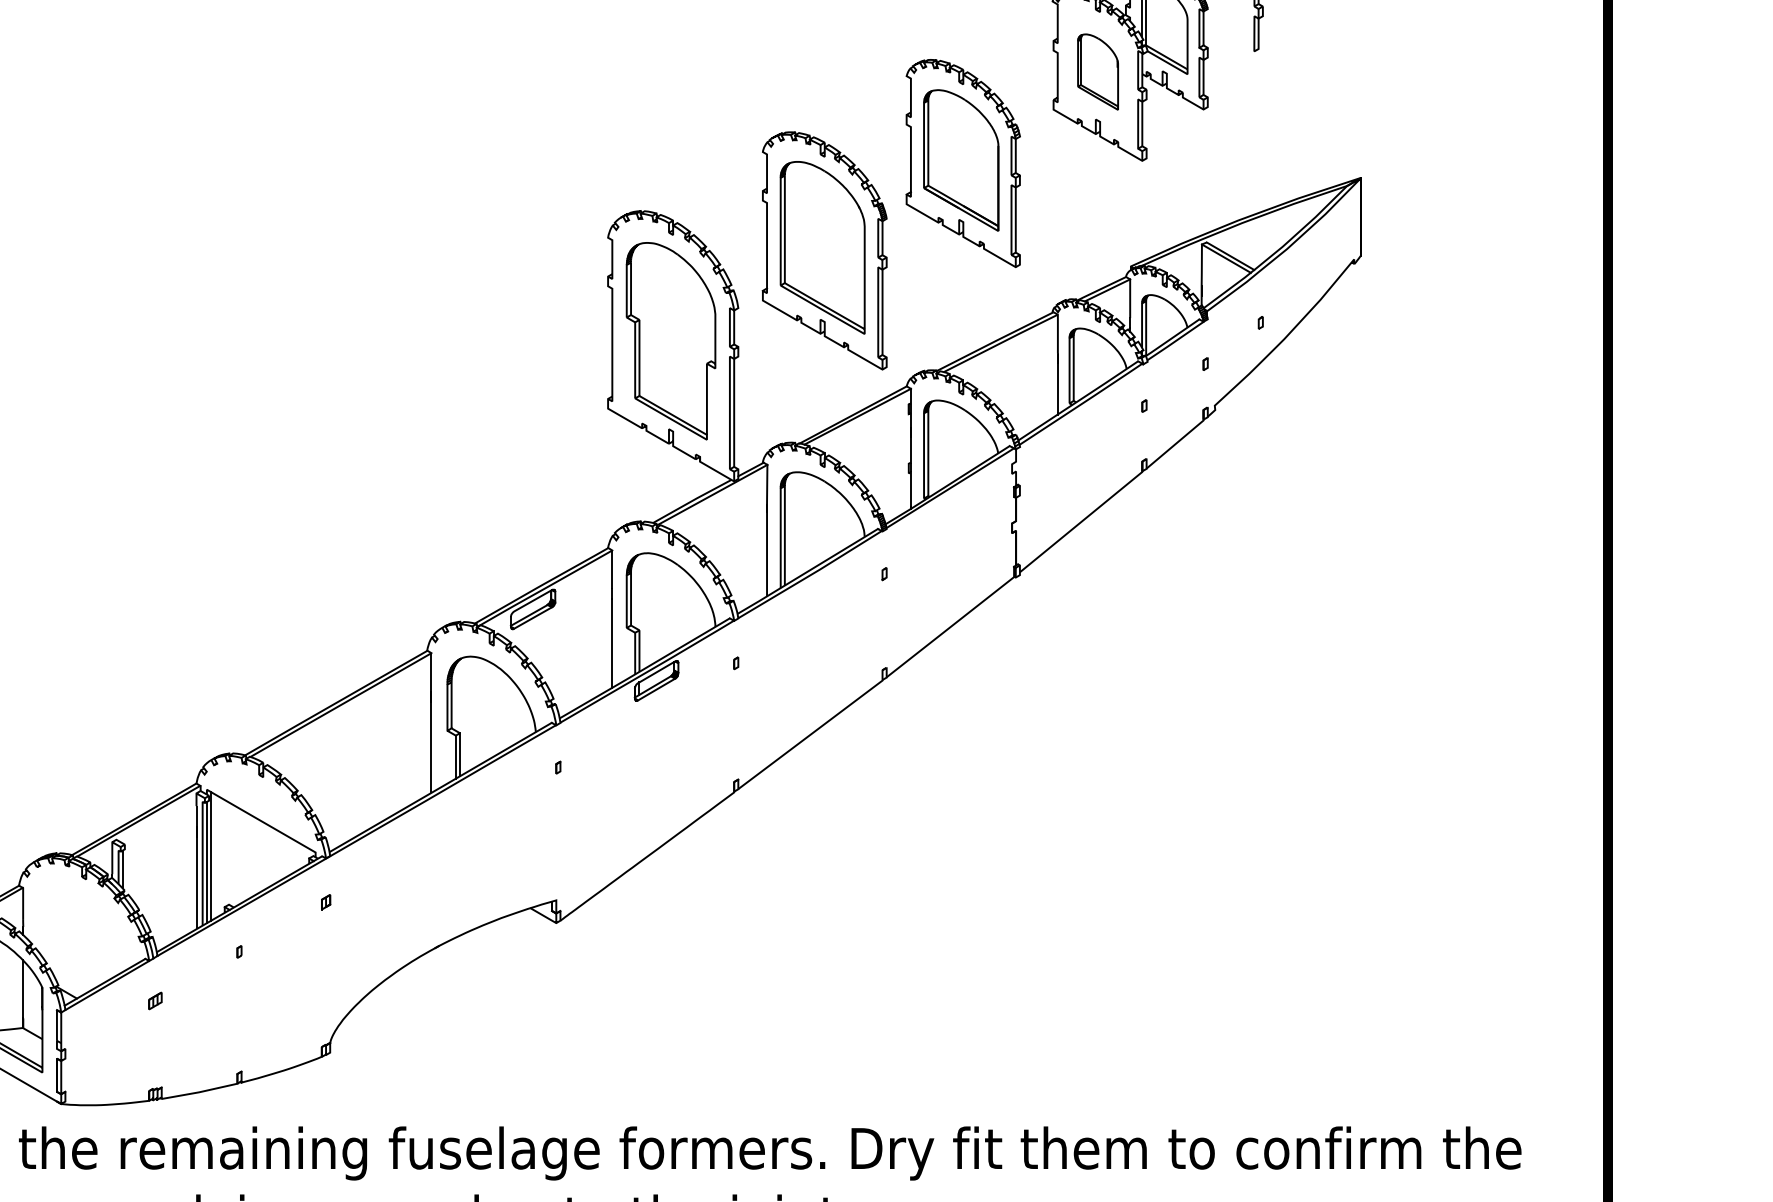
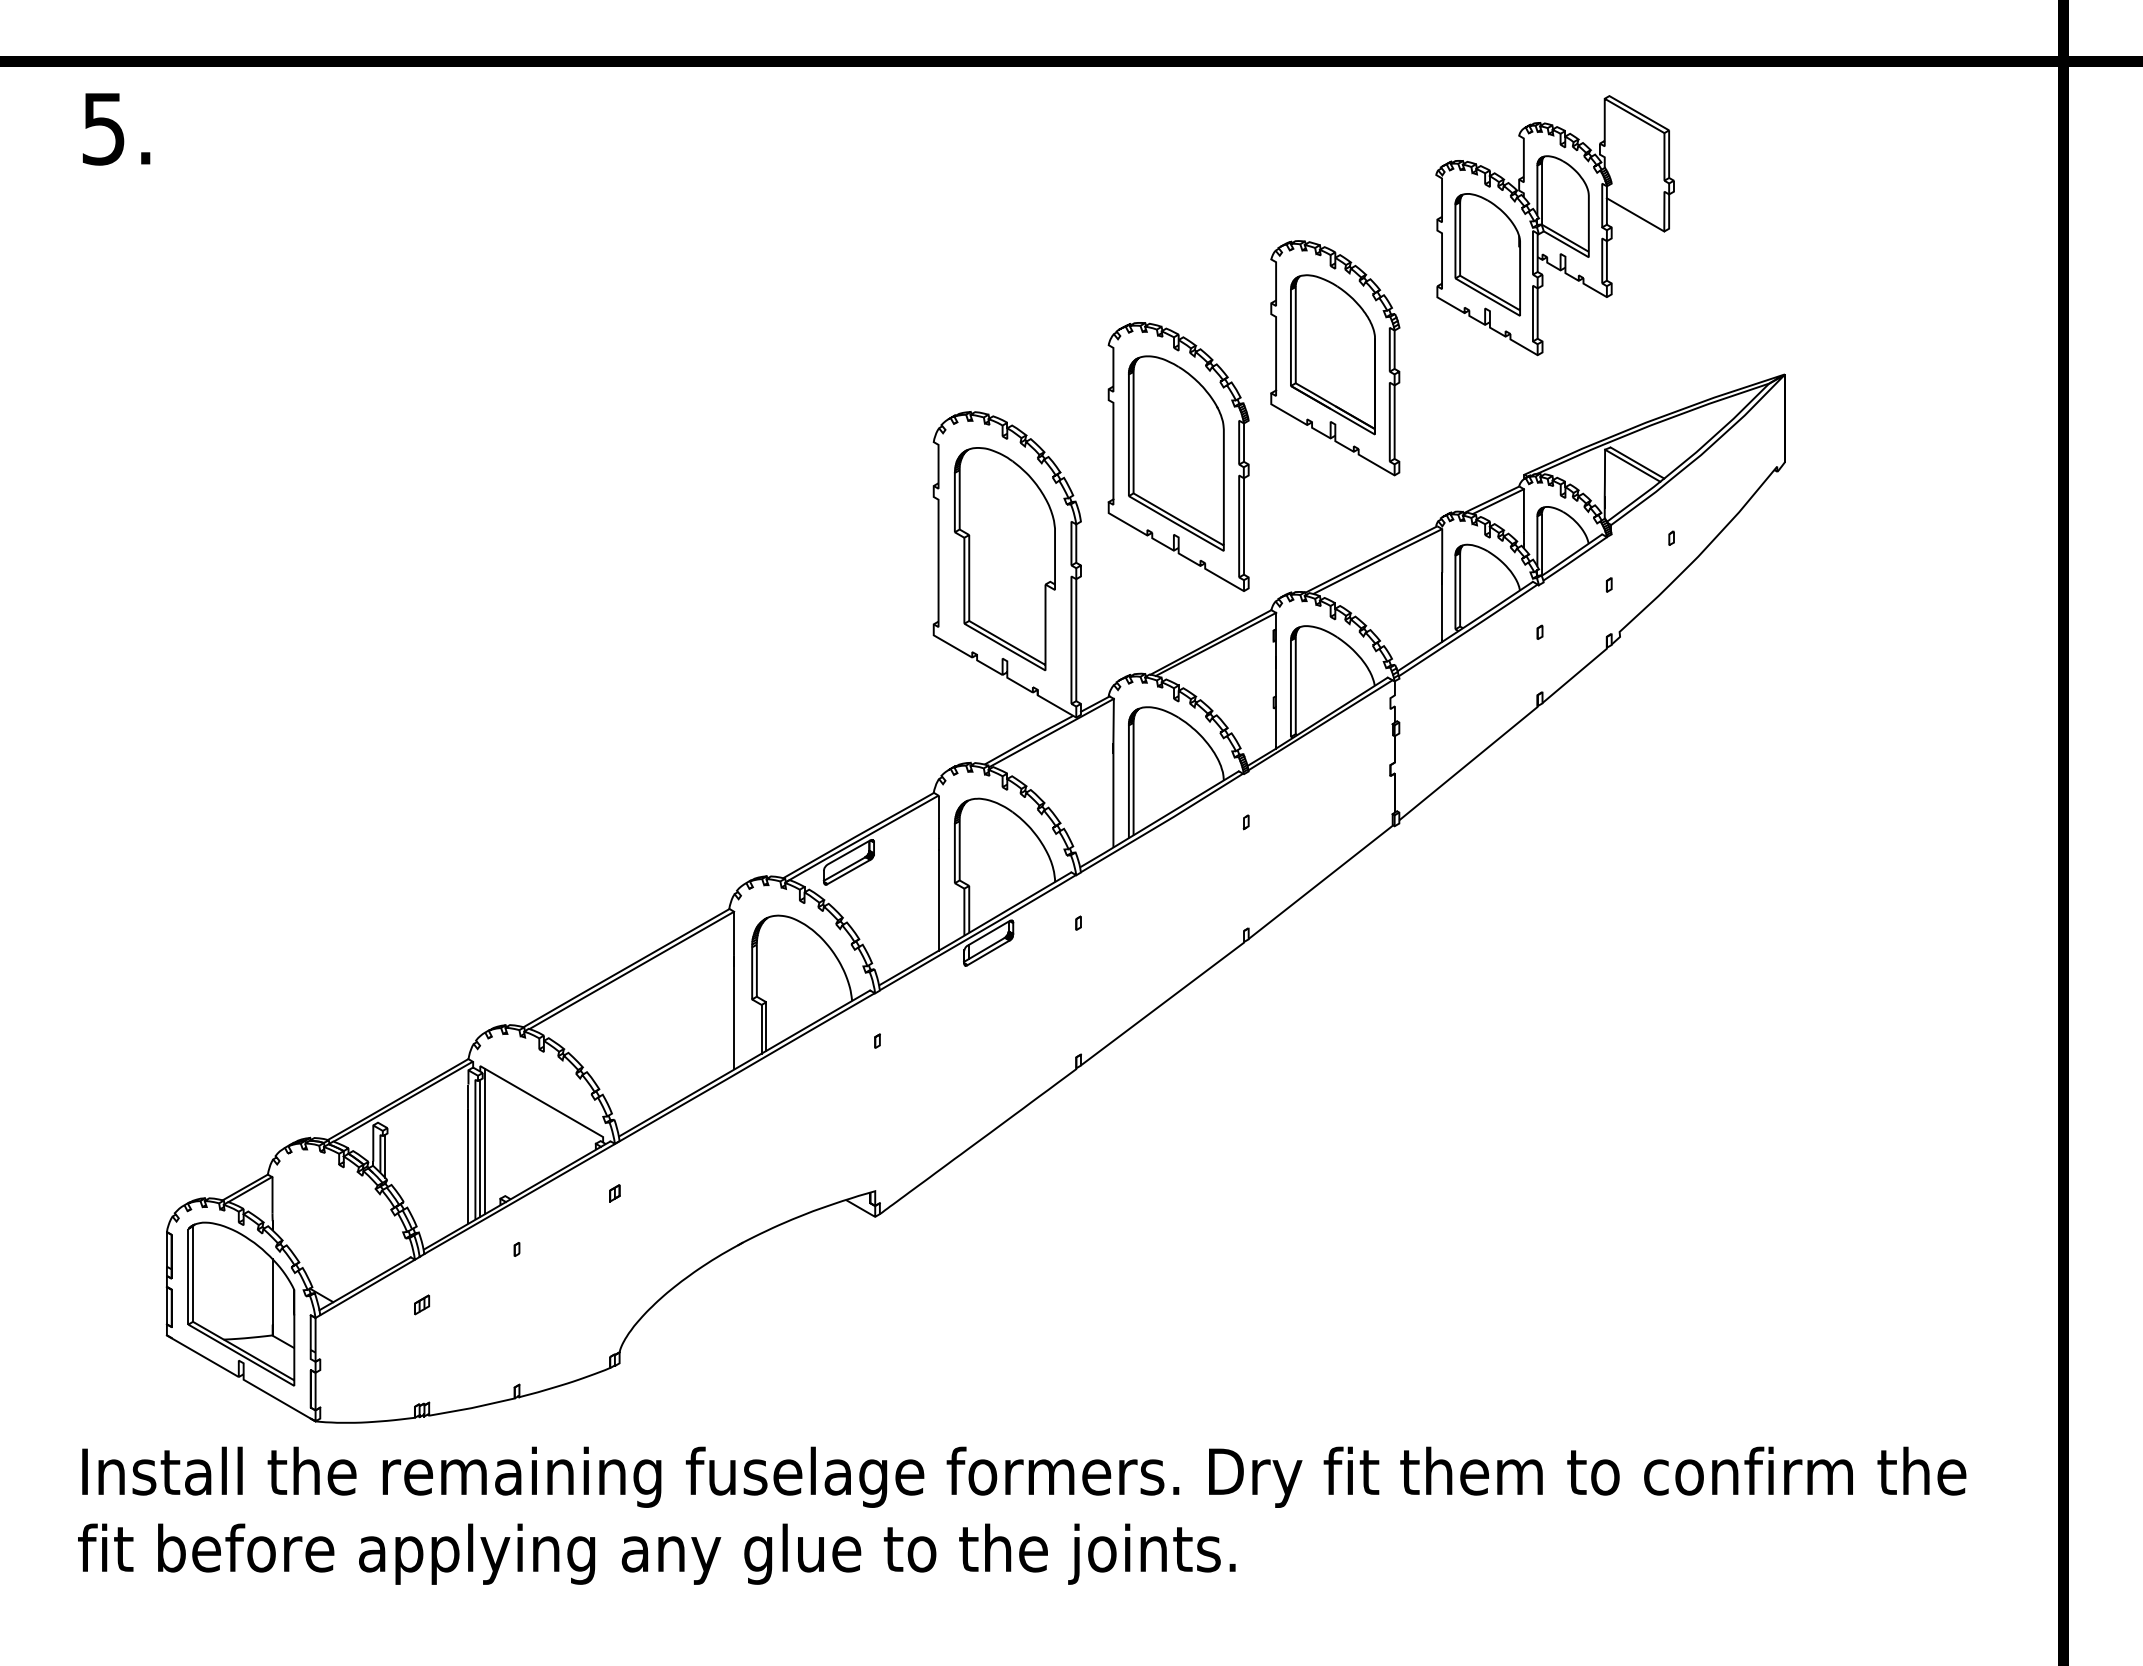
line: (1228, 36) -> (1635, 214), added
part: (1097, 71) -> (1487, 254), size x1.43

